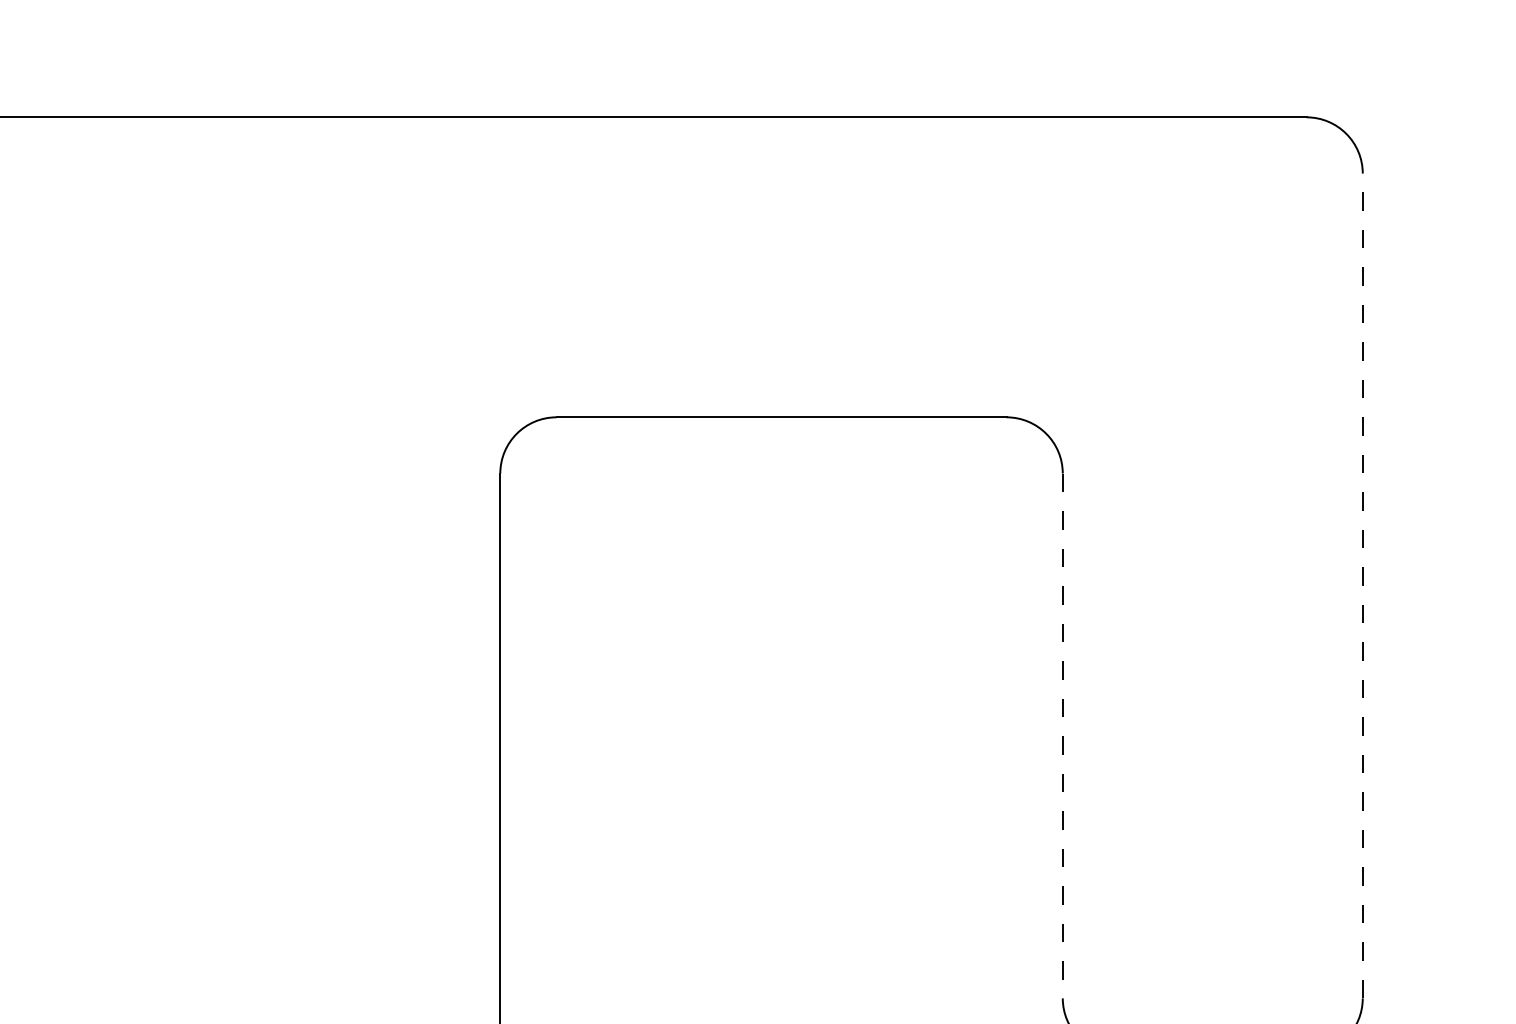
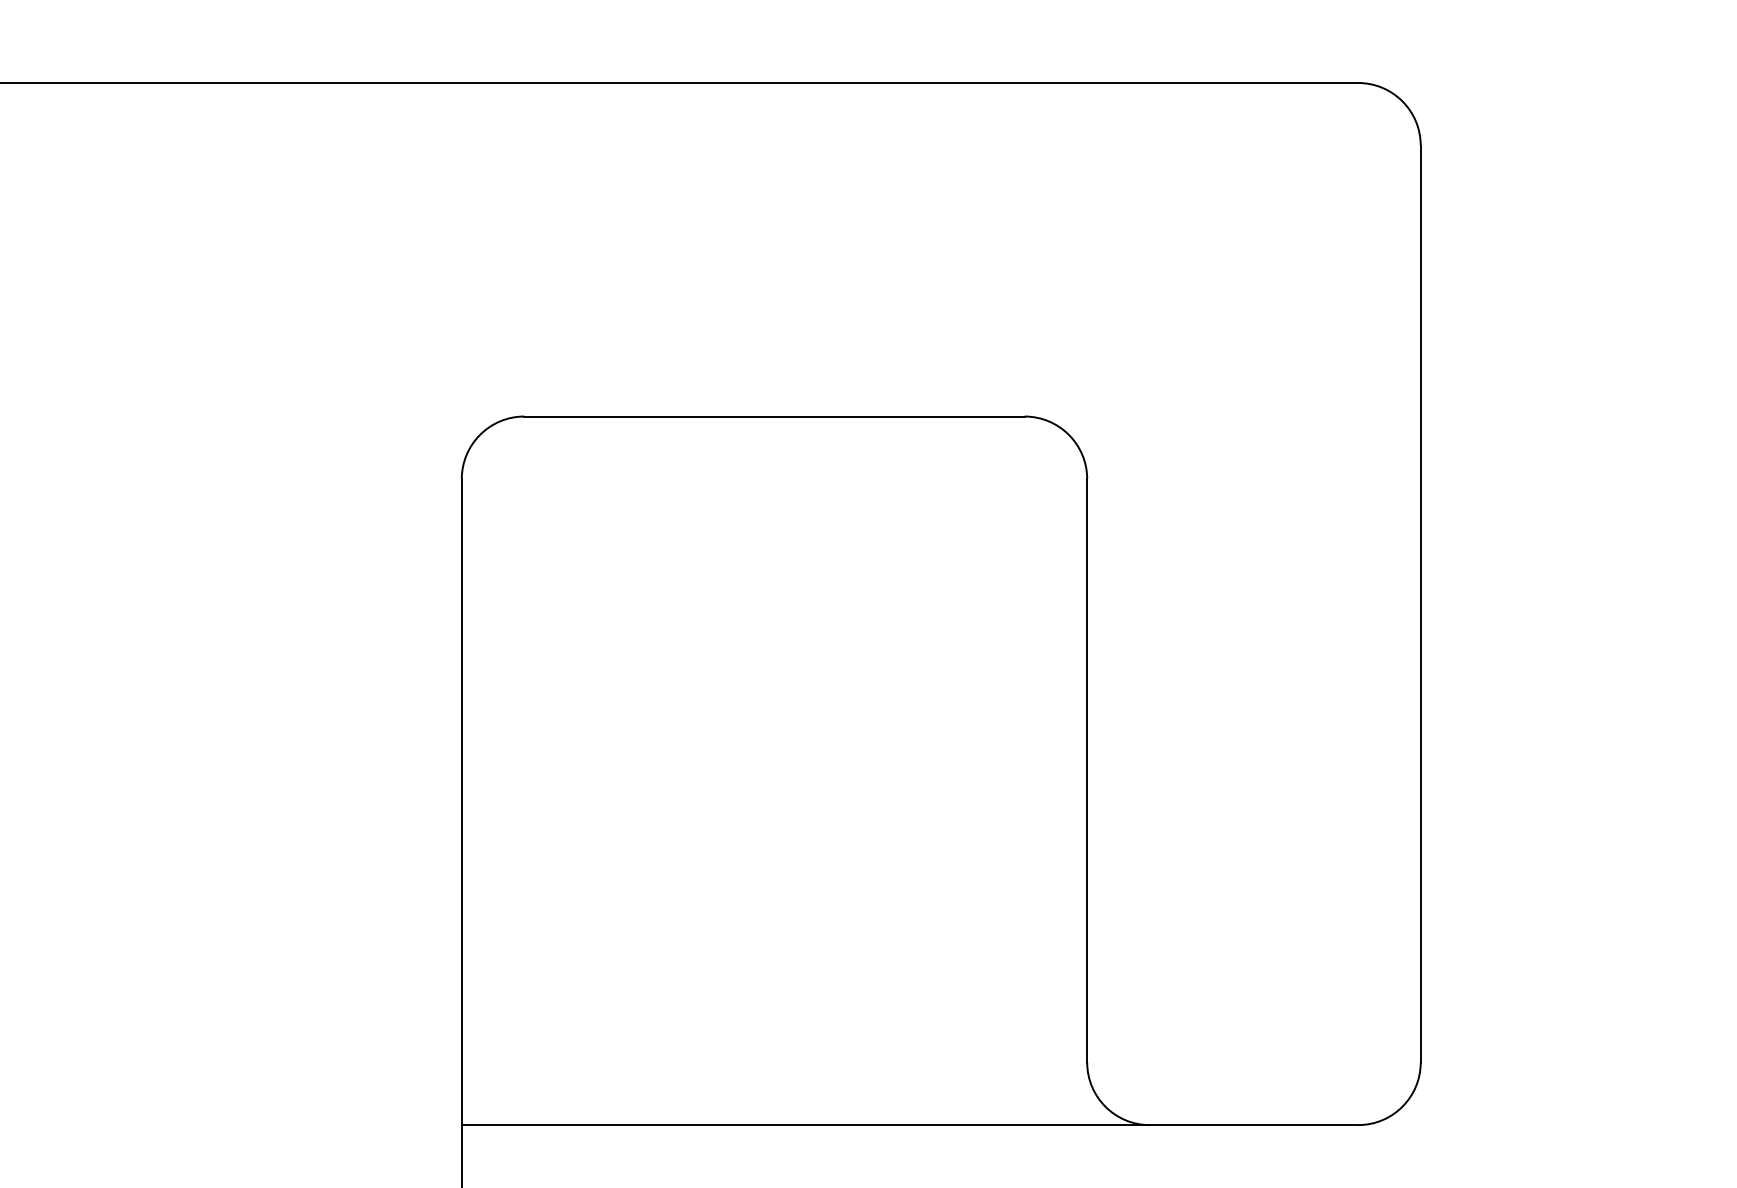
line: (1362, 586) -> (1420, 604), dashed -> solid
line: (1063, 735) -> (1087, 770), dashed -> solid

